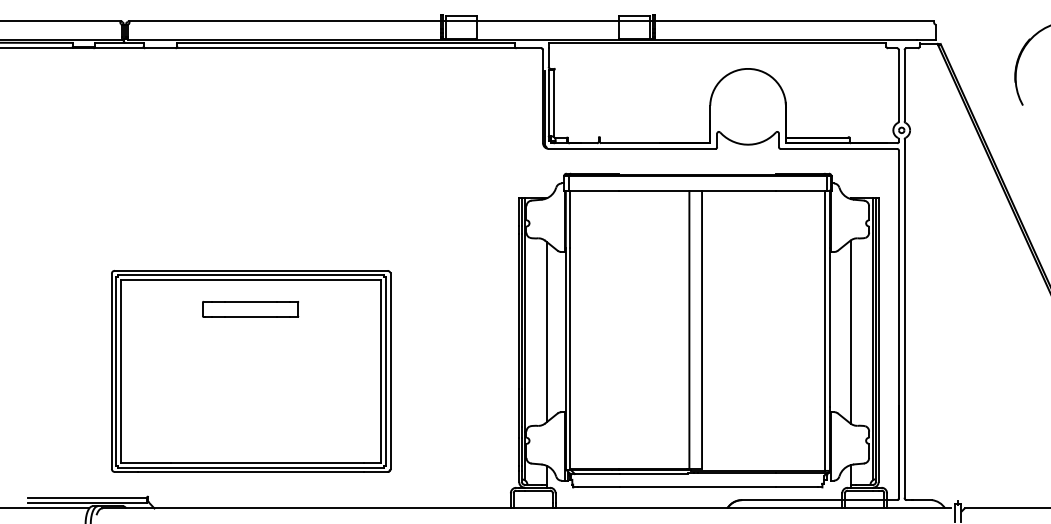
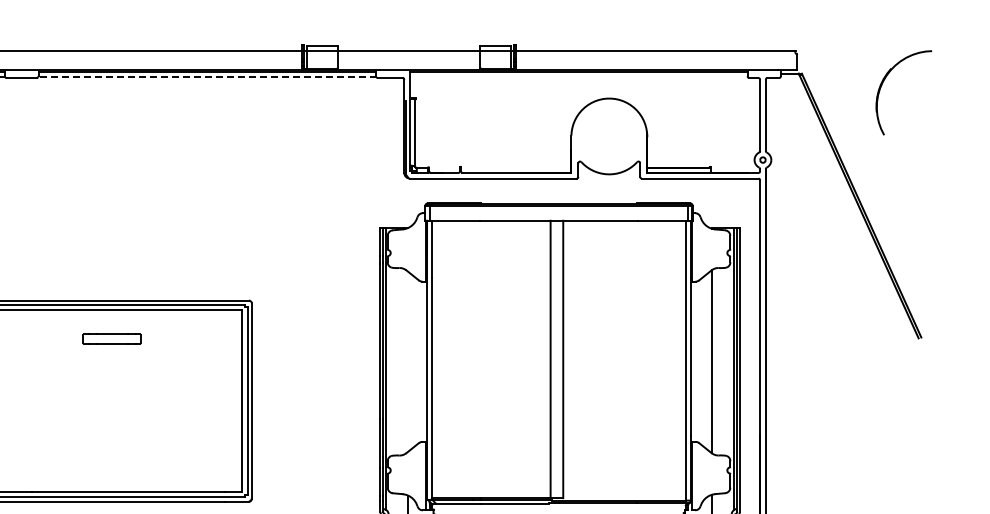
line: (345, 47) -> (206, 77), solid -> dashed
part: (250, 309) -> (111, 339), size x0.6
line: (547, 331) -> (408, 361), removed

